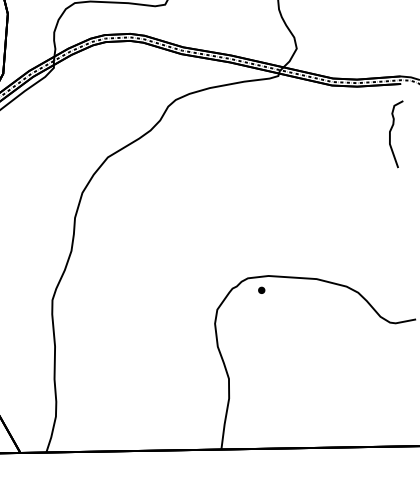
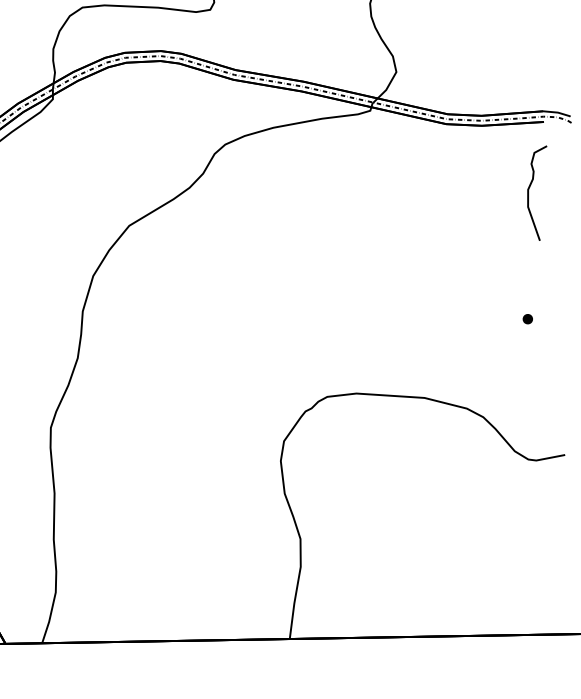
part: (261, 289) -> (527, 317), moved

